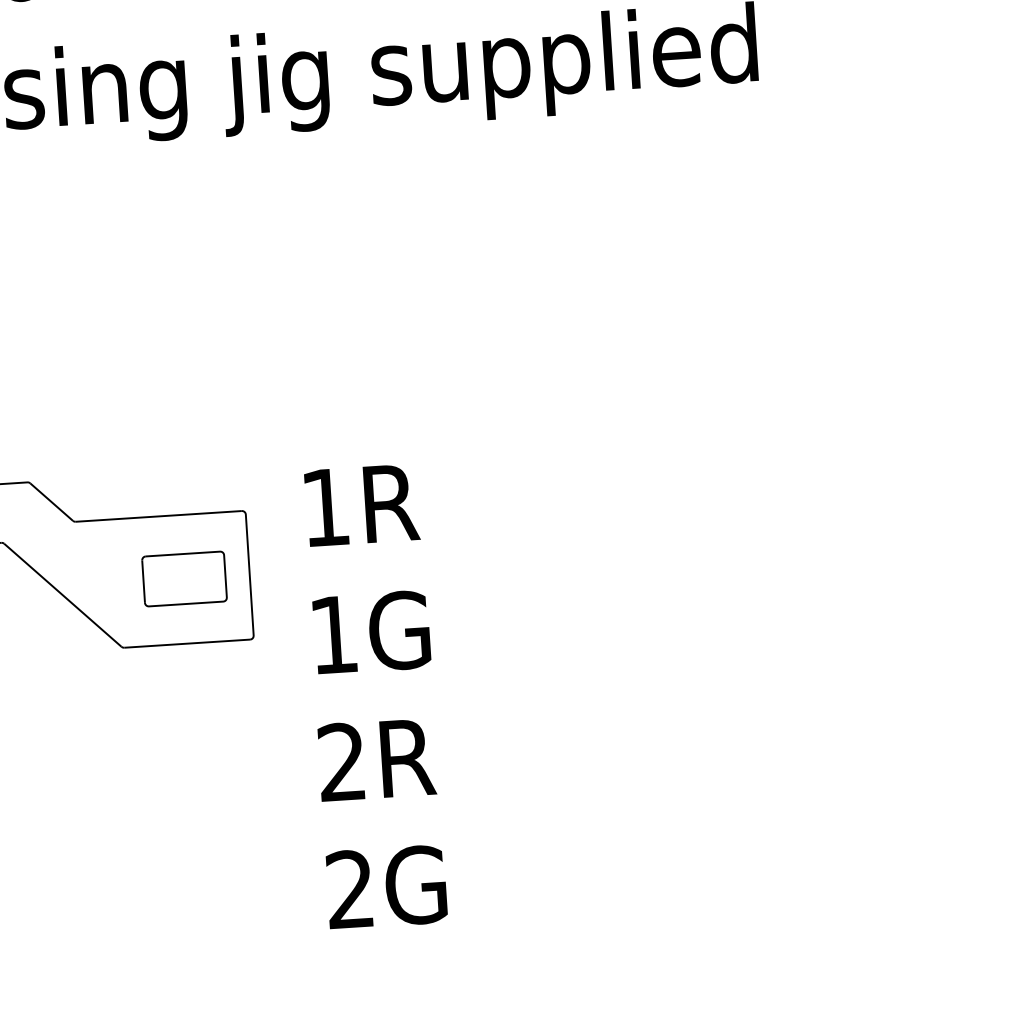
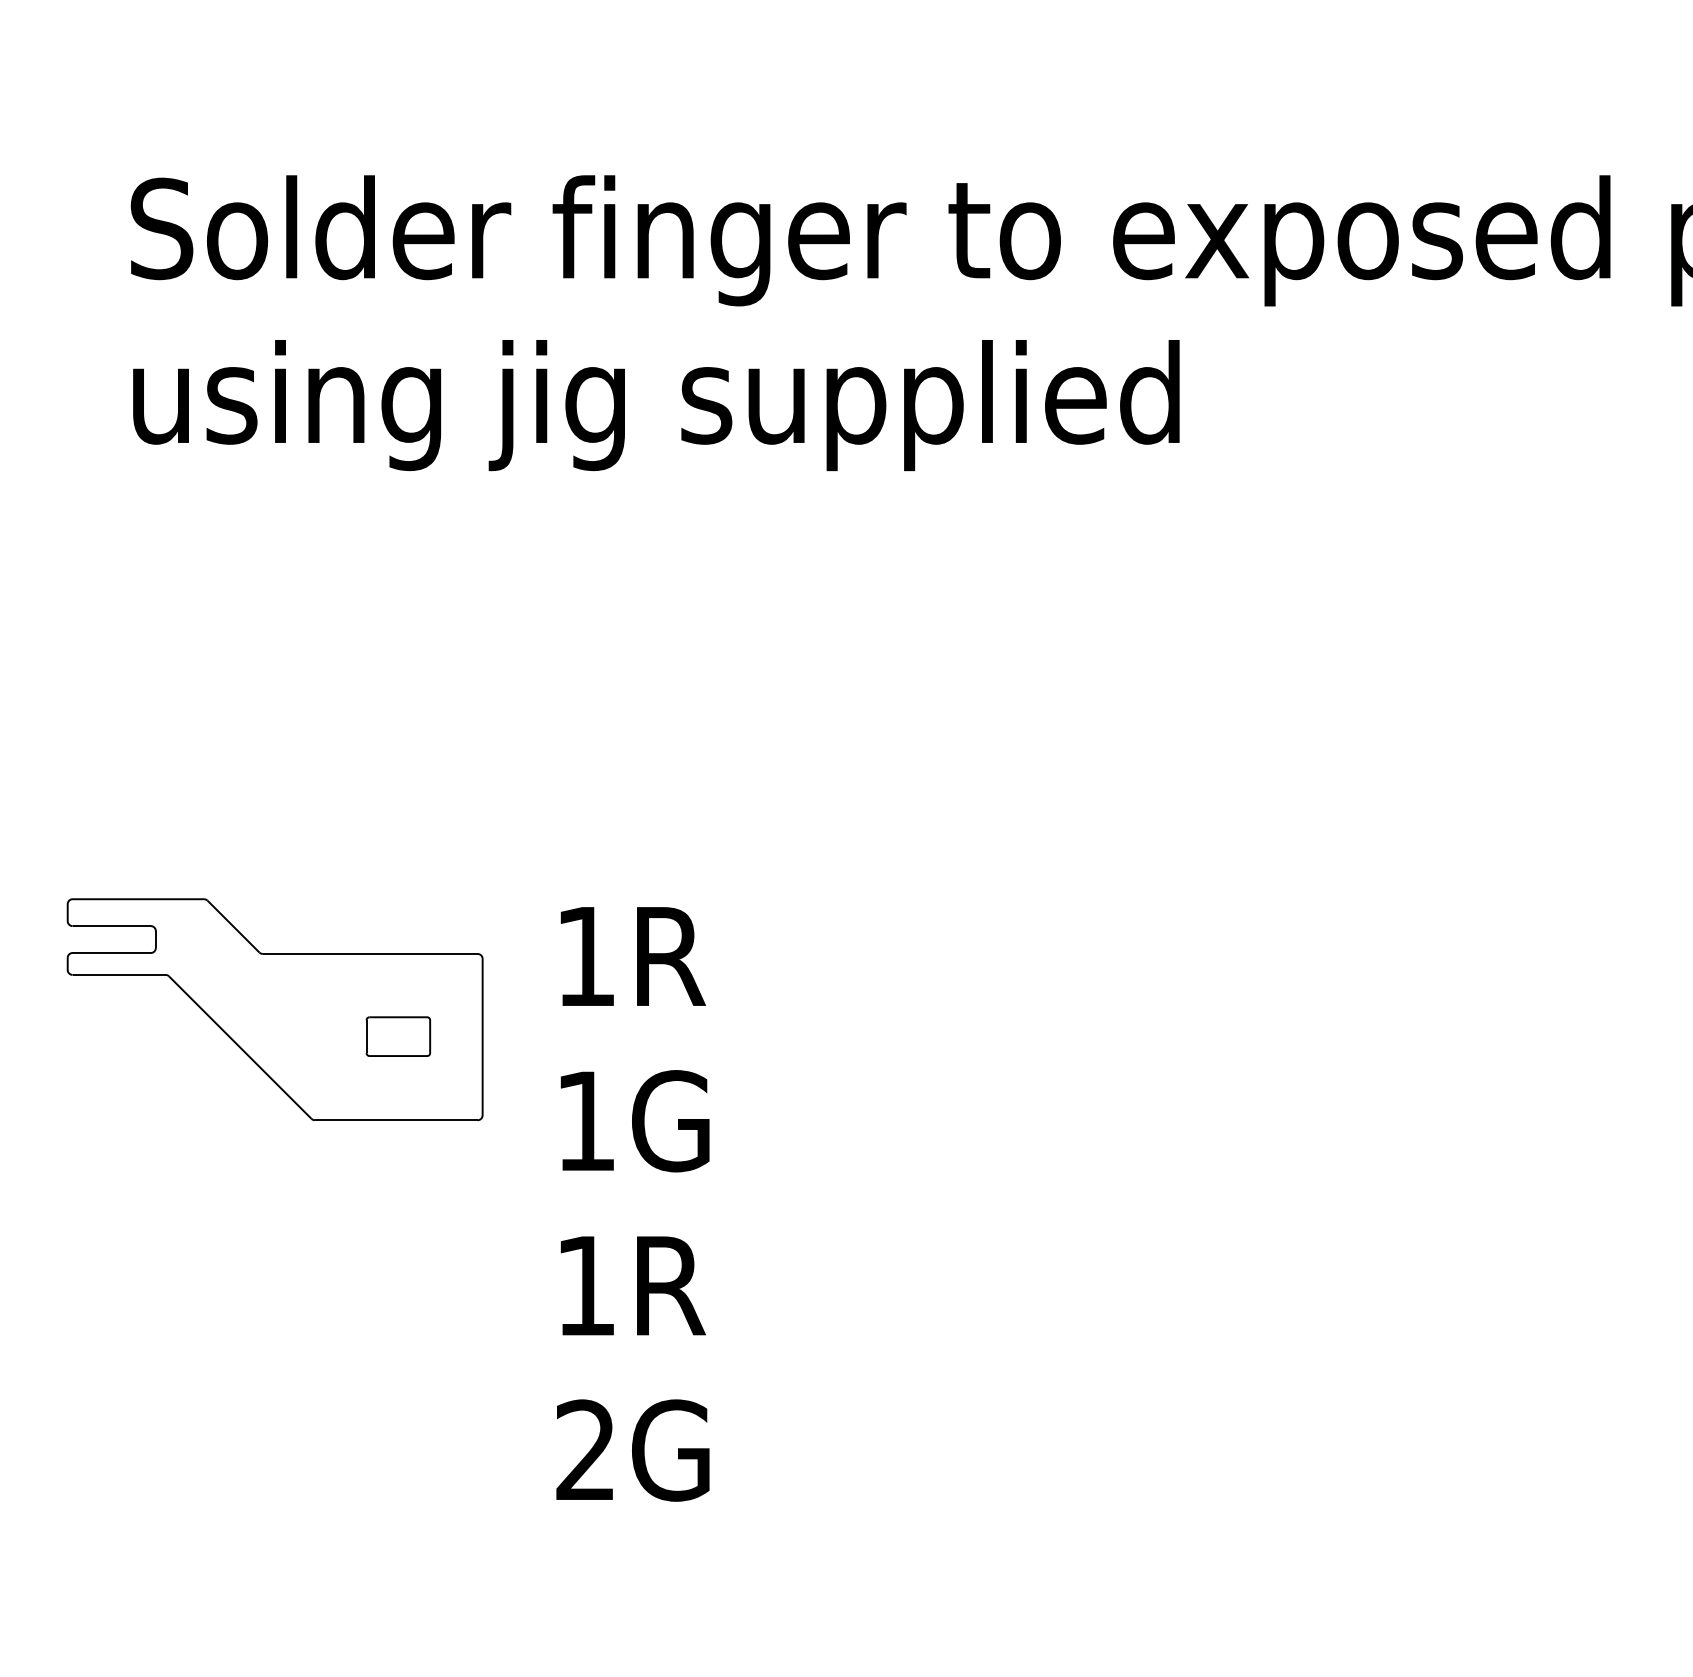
part: (184, 578) -> (398, 1036), size x0.6
text: (340, 761) -> (584, 1284), 2R -> 1R

